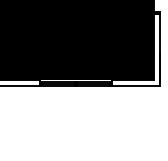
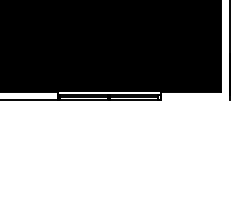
line: (135, 85) -> (194, 99), removed

